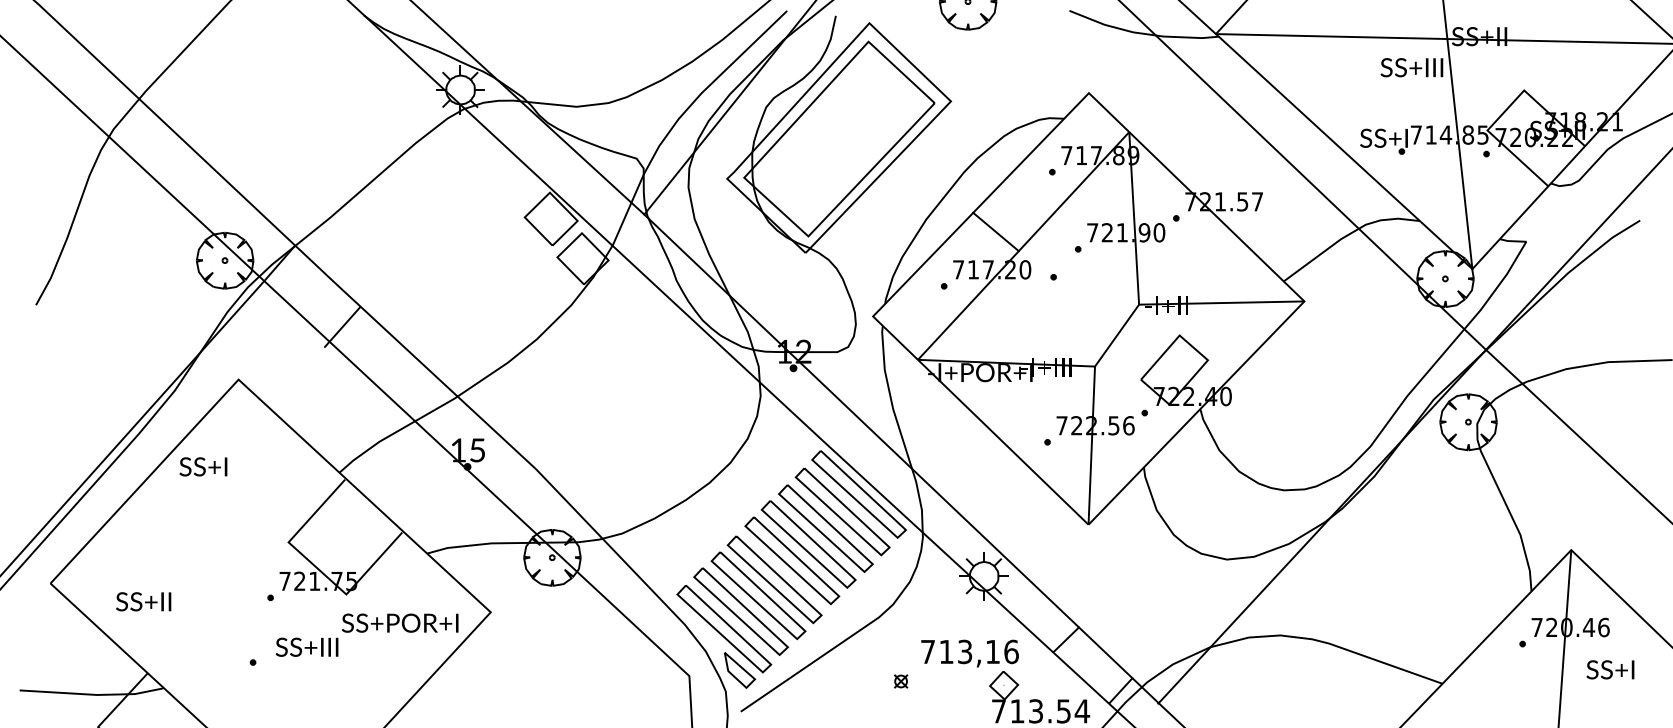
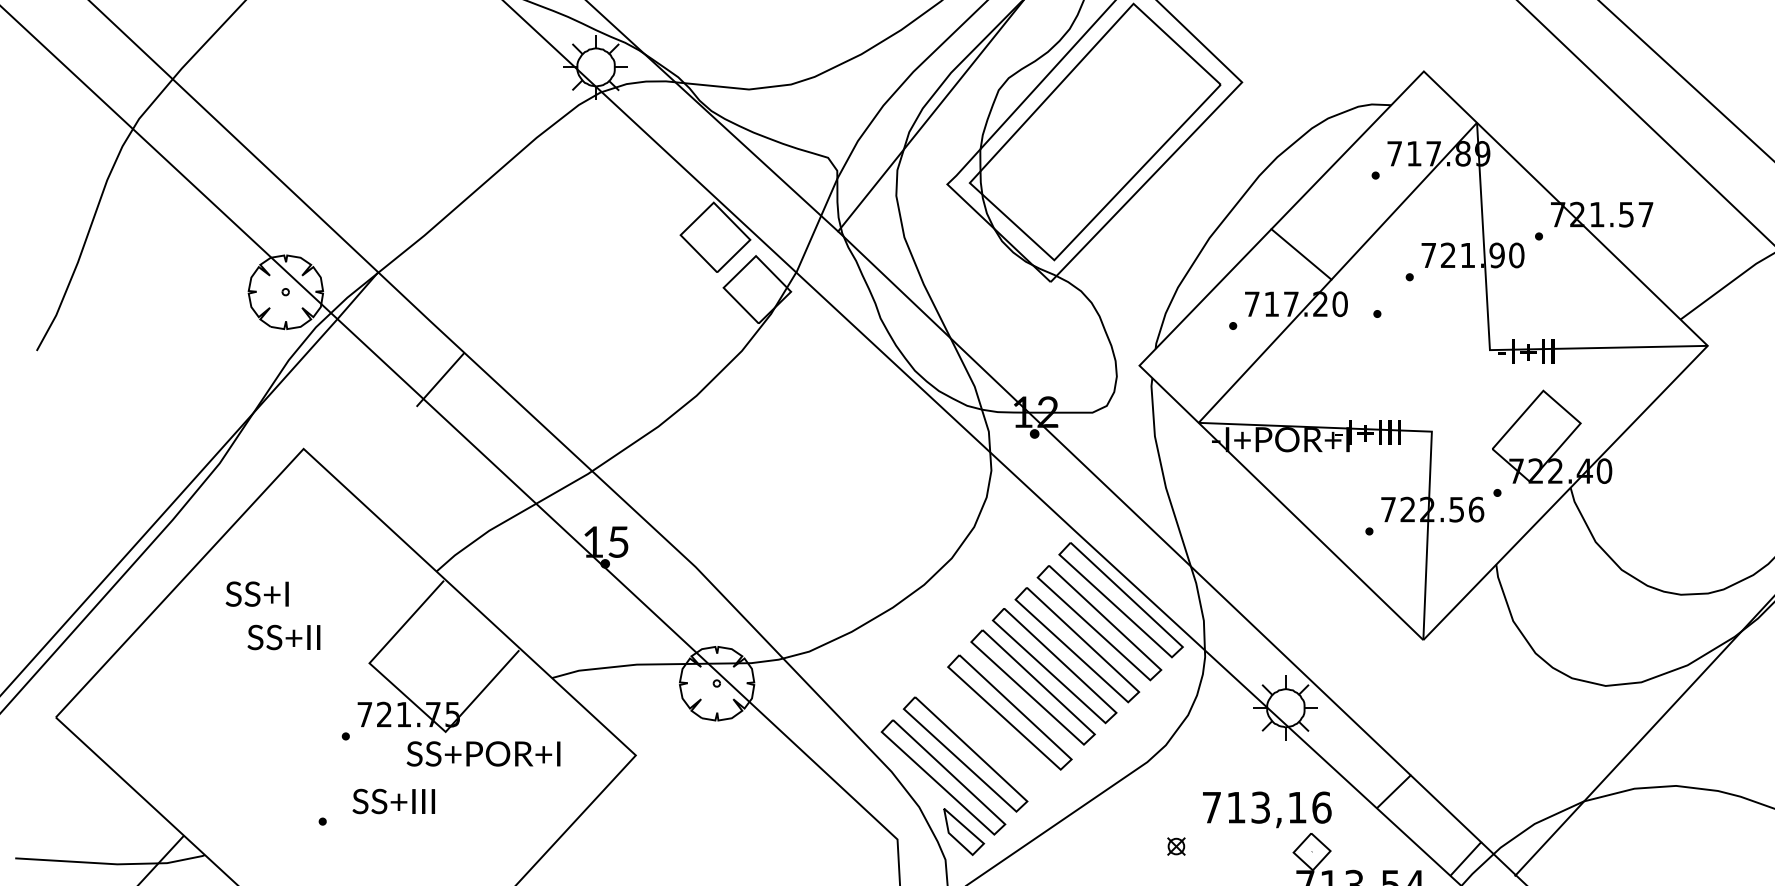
line: (1117, 335) -> (1461, 390), removed
text: (203, 466) -> (257, 593), moved
part: (758, 595) -> (988, 733), removed
text: (143, 601) -> (283, 637), moved
text: (400, 622) -> (483, 753), moved

